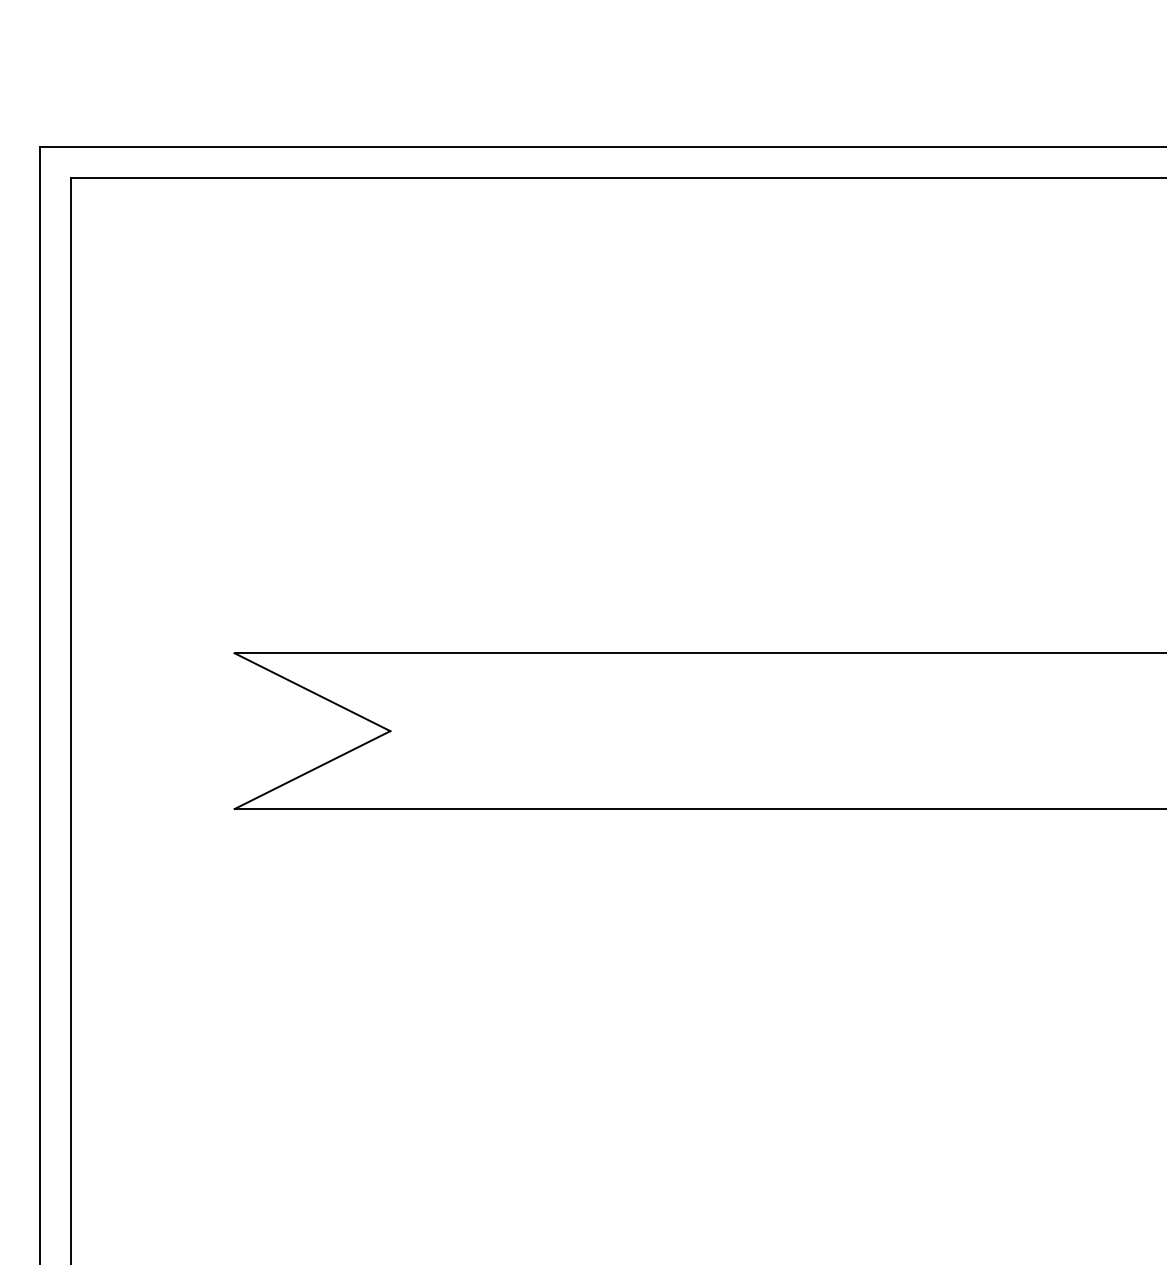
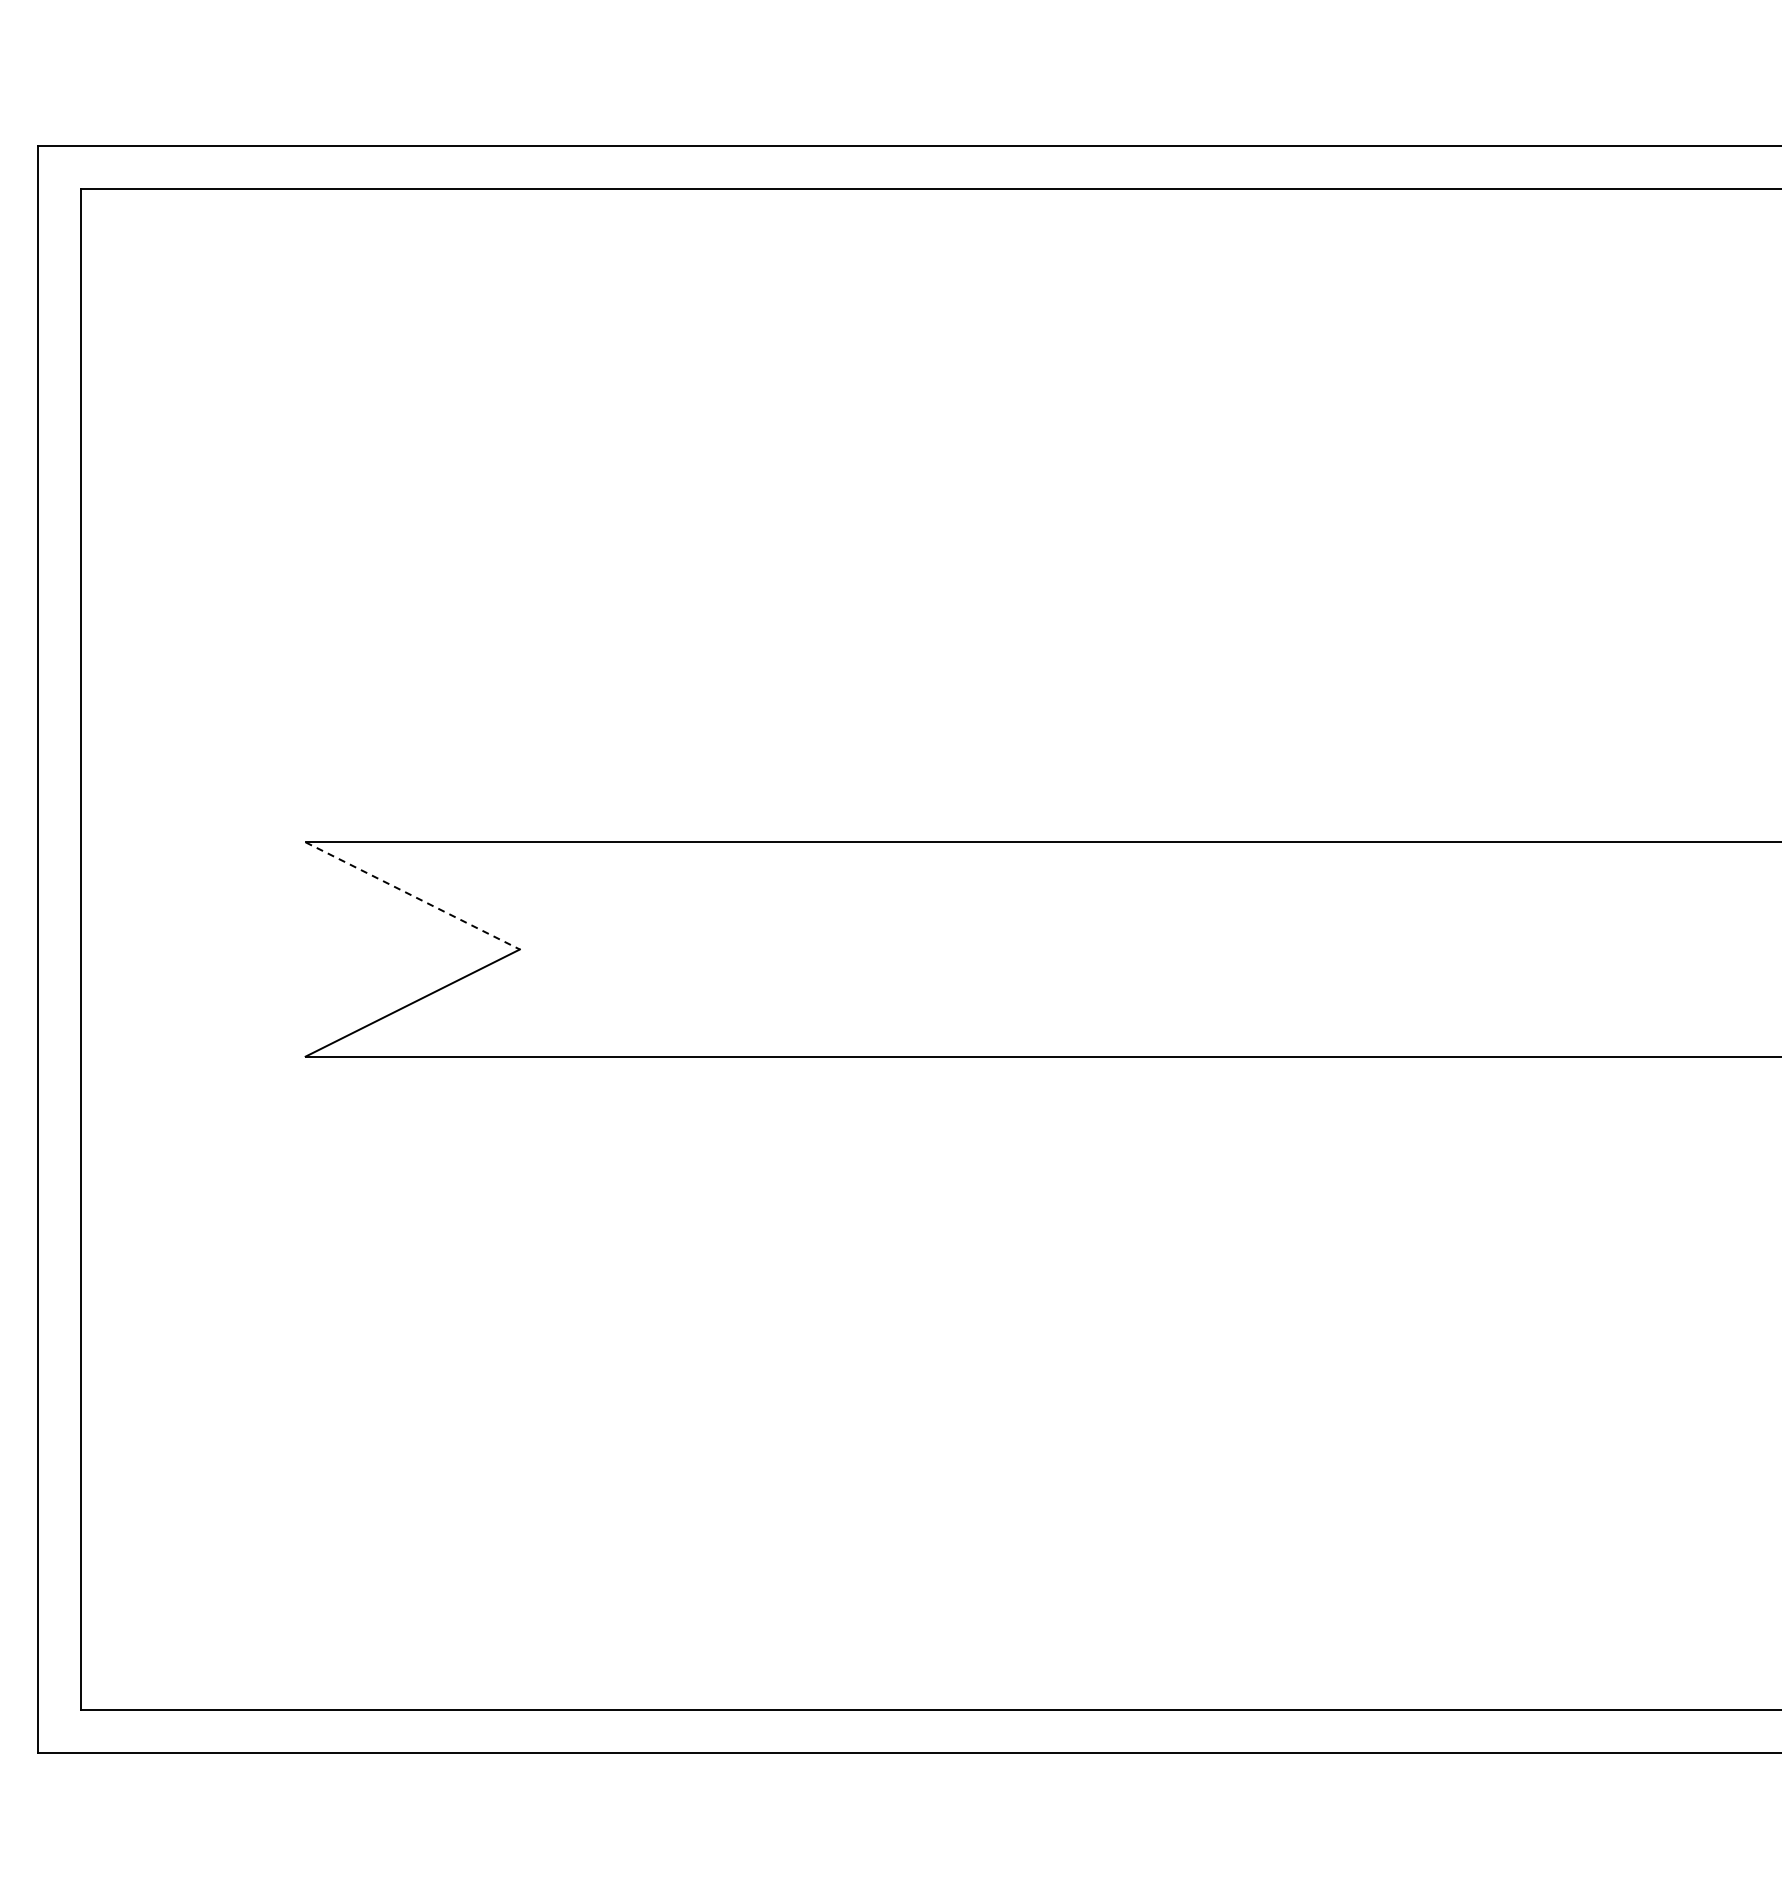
line: (312, 691) -> (412, 895), solid -> dashed

